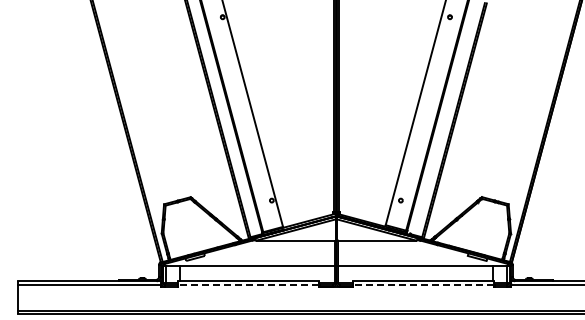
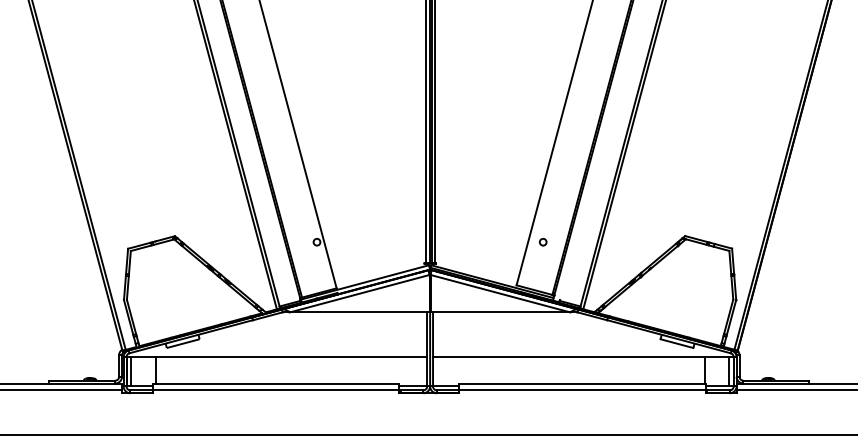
line: (248, 285) -> (276, 391), dashed -> solid
line: (422, 285) -> (581, 391), dashed -> solid

